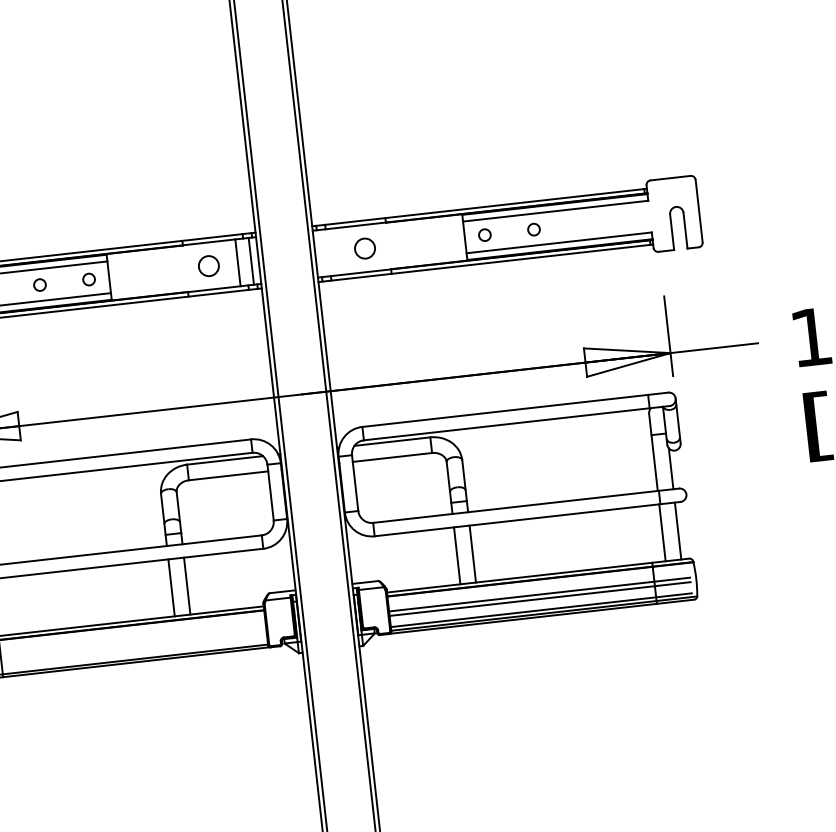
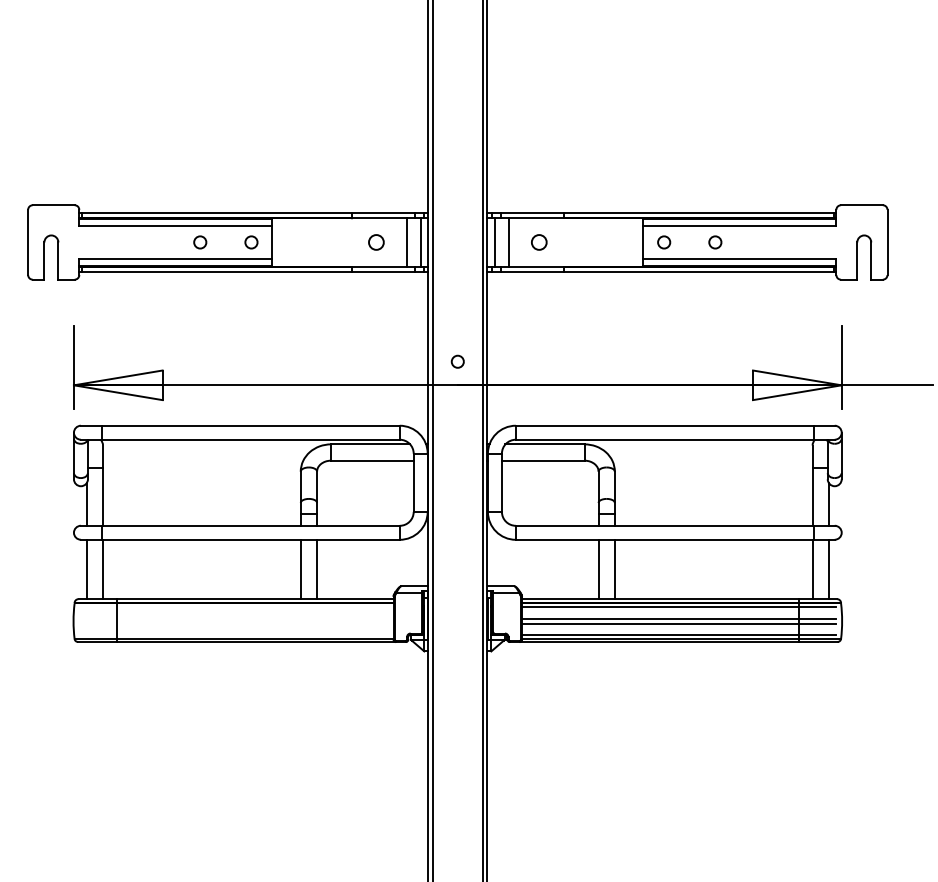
circle: (365, 248) -> (539, 242), size x0.71
line: (336, 251) -> (509, 242), added
line: (323, 253) -> (495, 242), added
circle: (209, 266) -> (376, 242), size x0.71
circle: (299, 371) -> (457, 361), added
line: (537, 583) -> (678, 607), added

